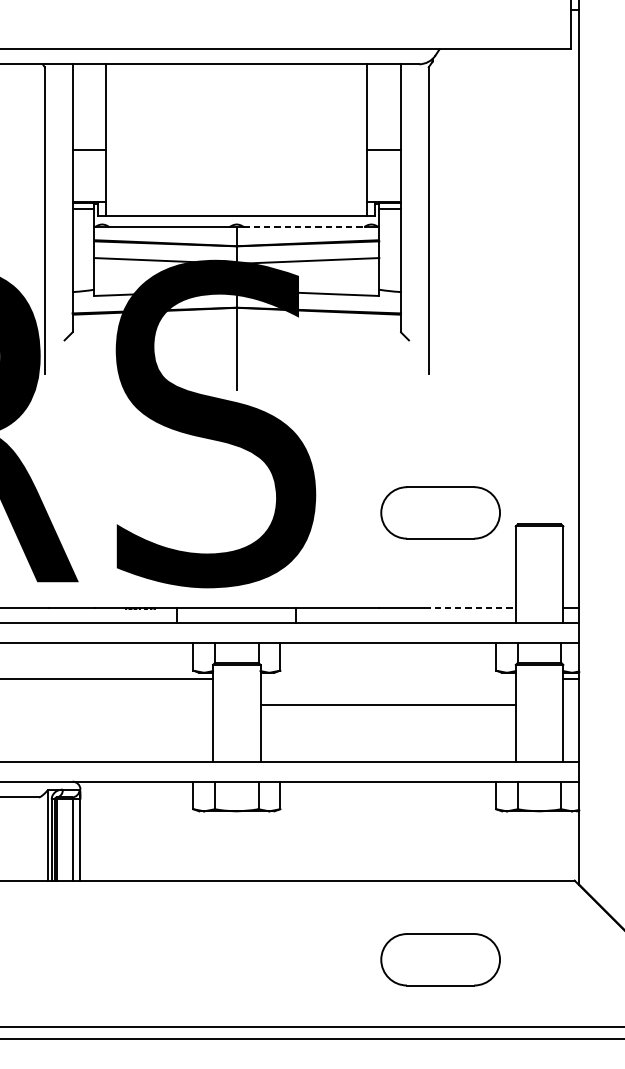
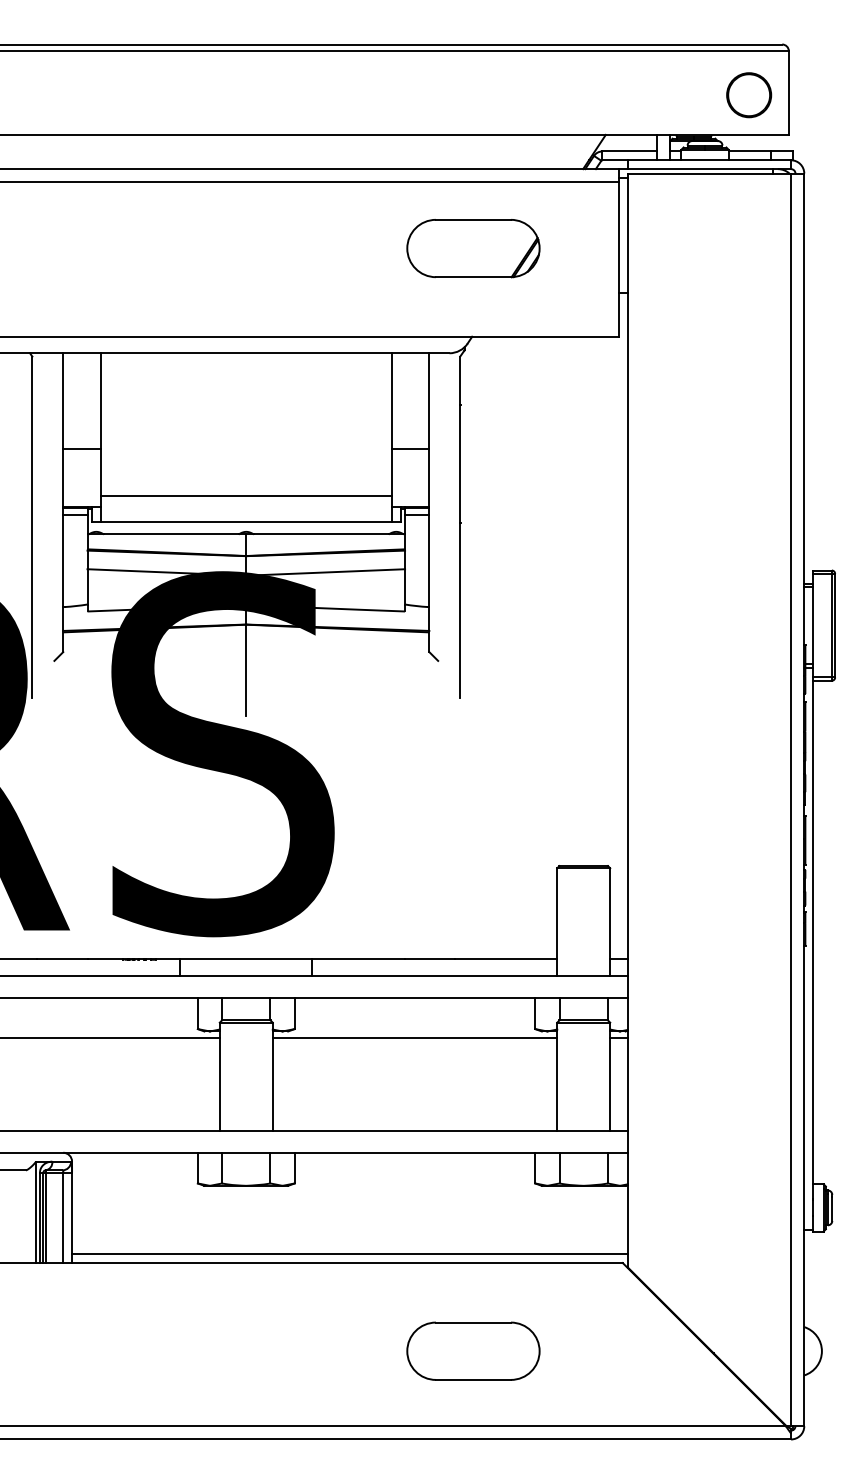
line: (236, 192) -> (245, 496), added
line: (304, 226) -> (321, 534), dashed -> solid
part: (440, 512) -> (473, 852), removed
line: (470, 607) -> (506, 958), dashed -> solid
line: (387, 705) -> (414, 1038), moved
line: (329, 872) -> (349, 1254), added

